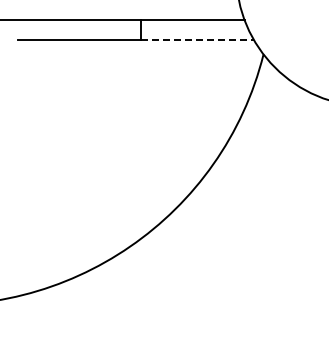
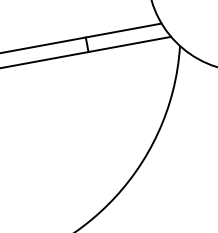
line: (198, 40) -> (130, 44), dashed -> solid

